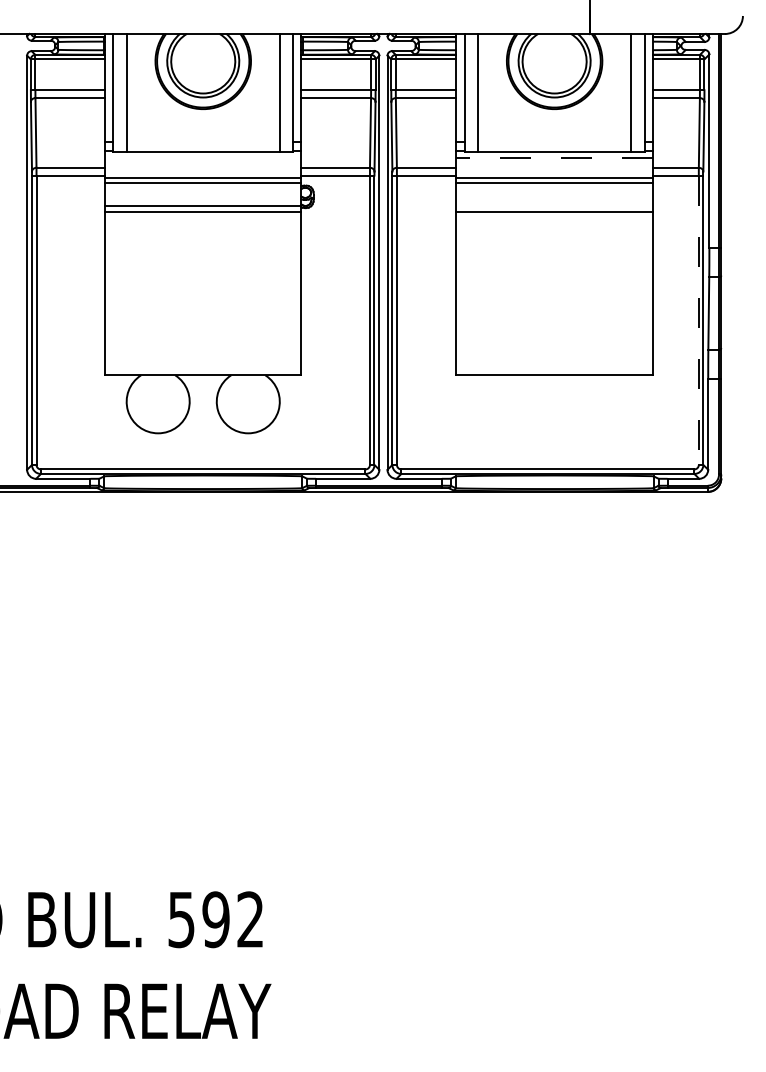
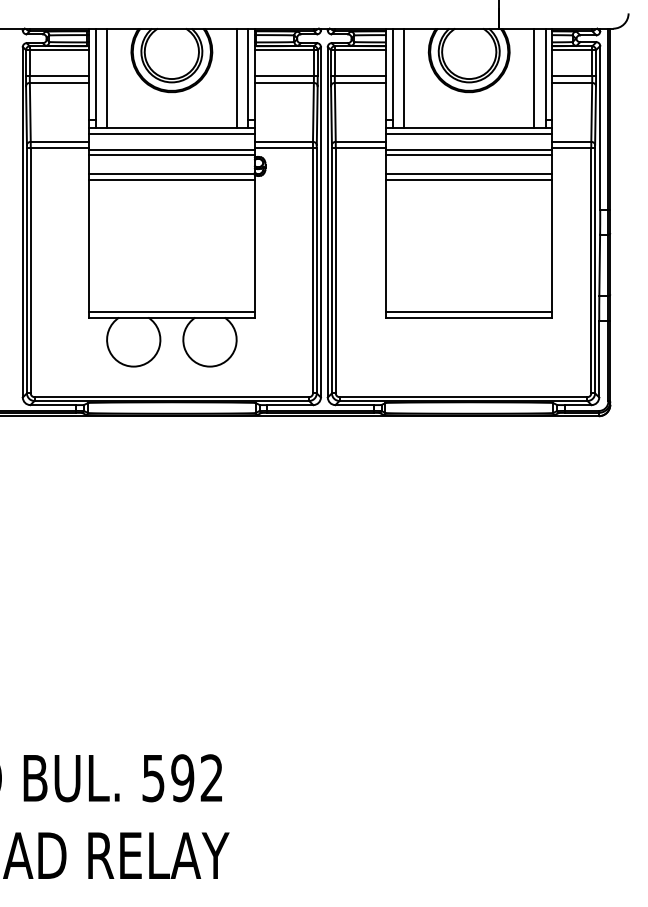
line: (203, 157) -> (172, 133), added
line: (554, 157) -> (469, 133), dashed -> solid
line: (554, 205) -> (469, 173), added
line: (698, 320) -> (591, 271), dashed -> solid
line: (203, 368) -> (172, 311), added
line: (554, 368) -> (469, 311), added

